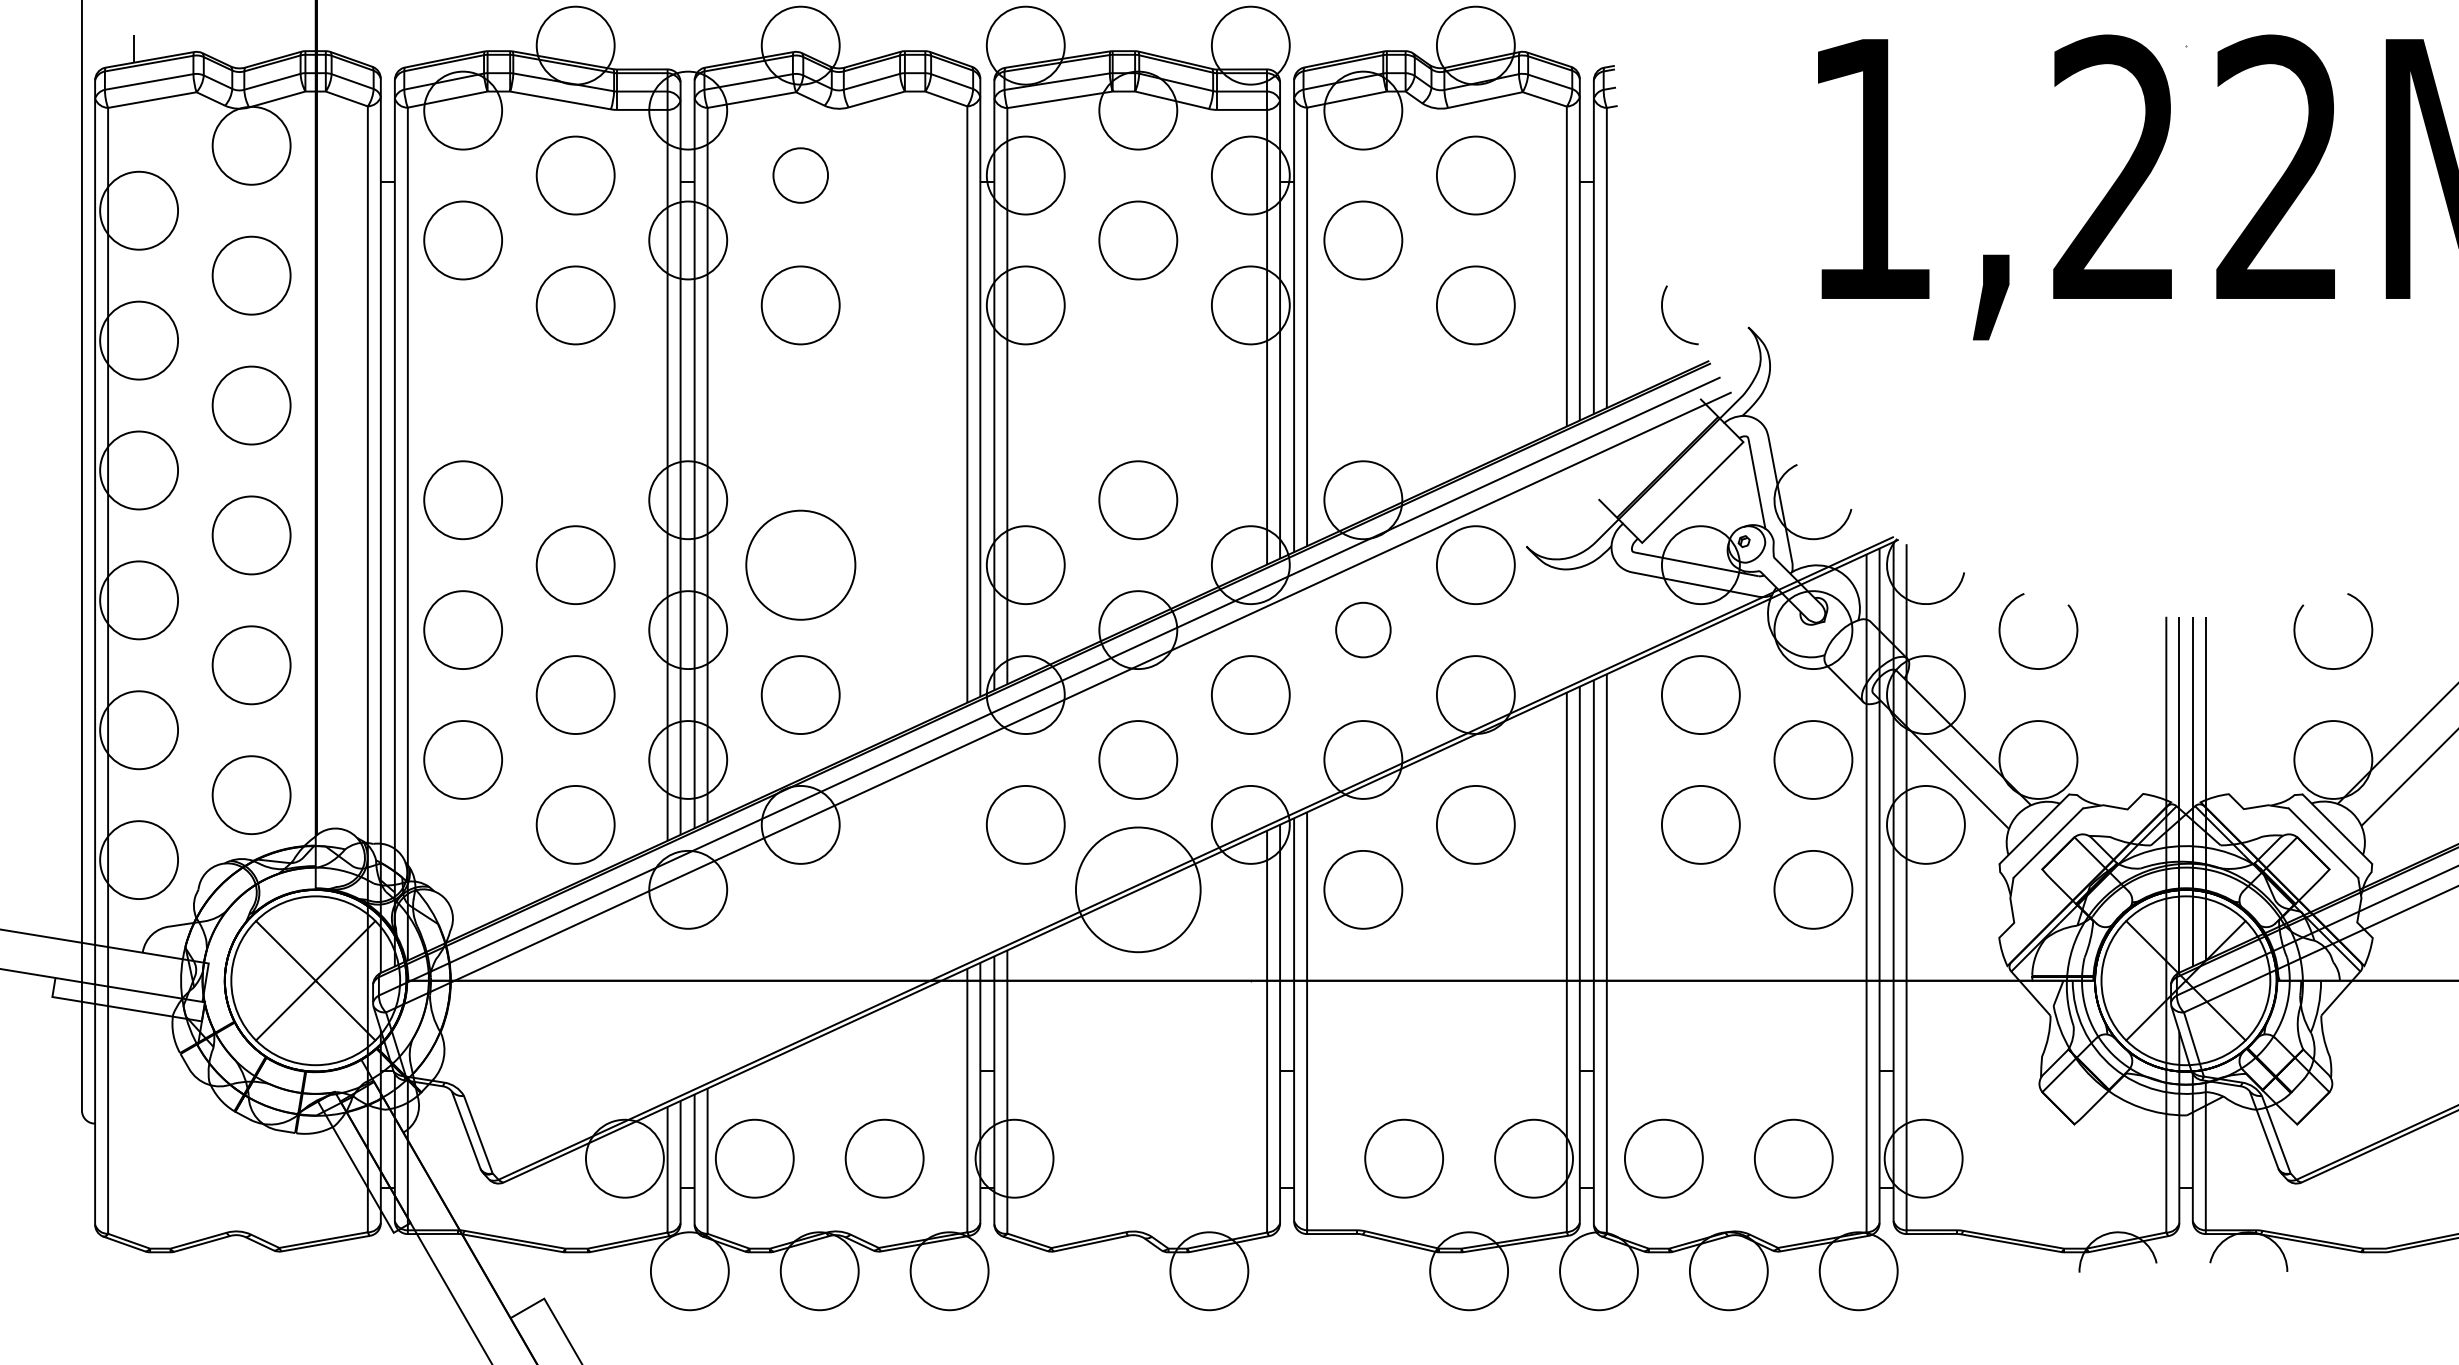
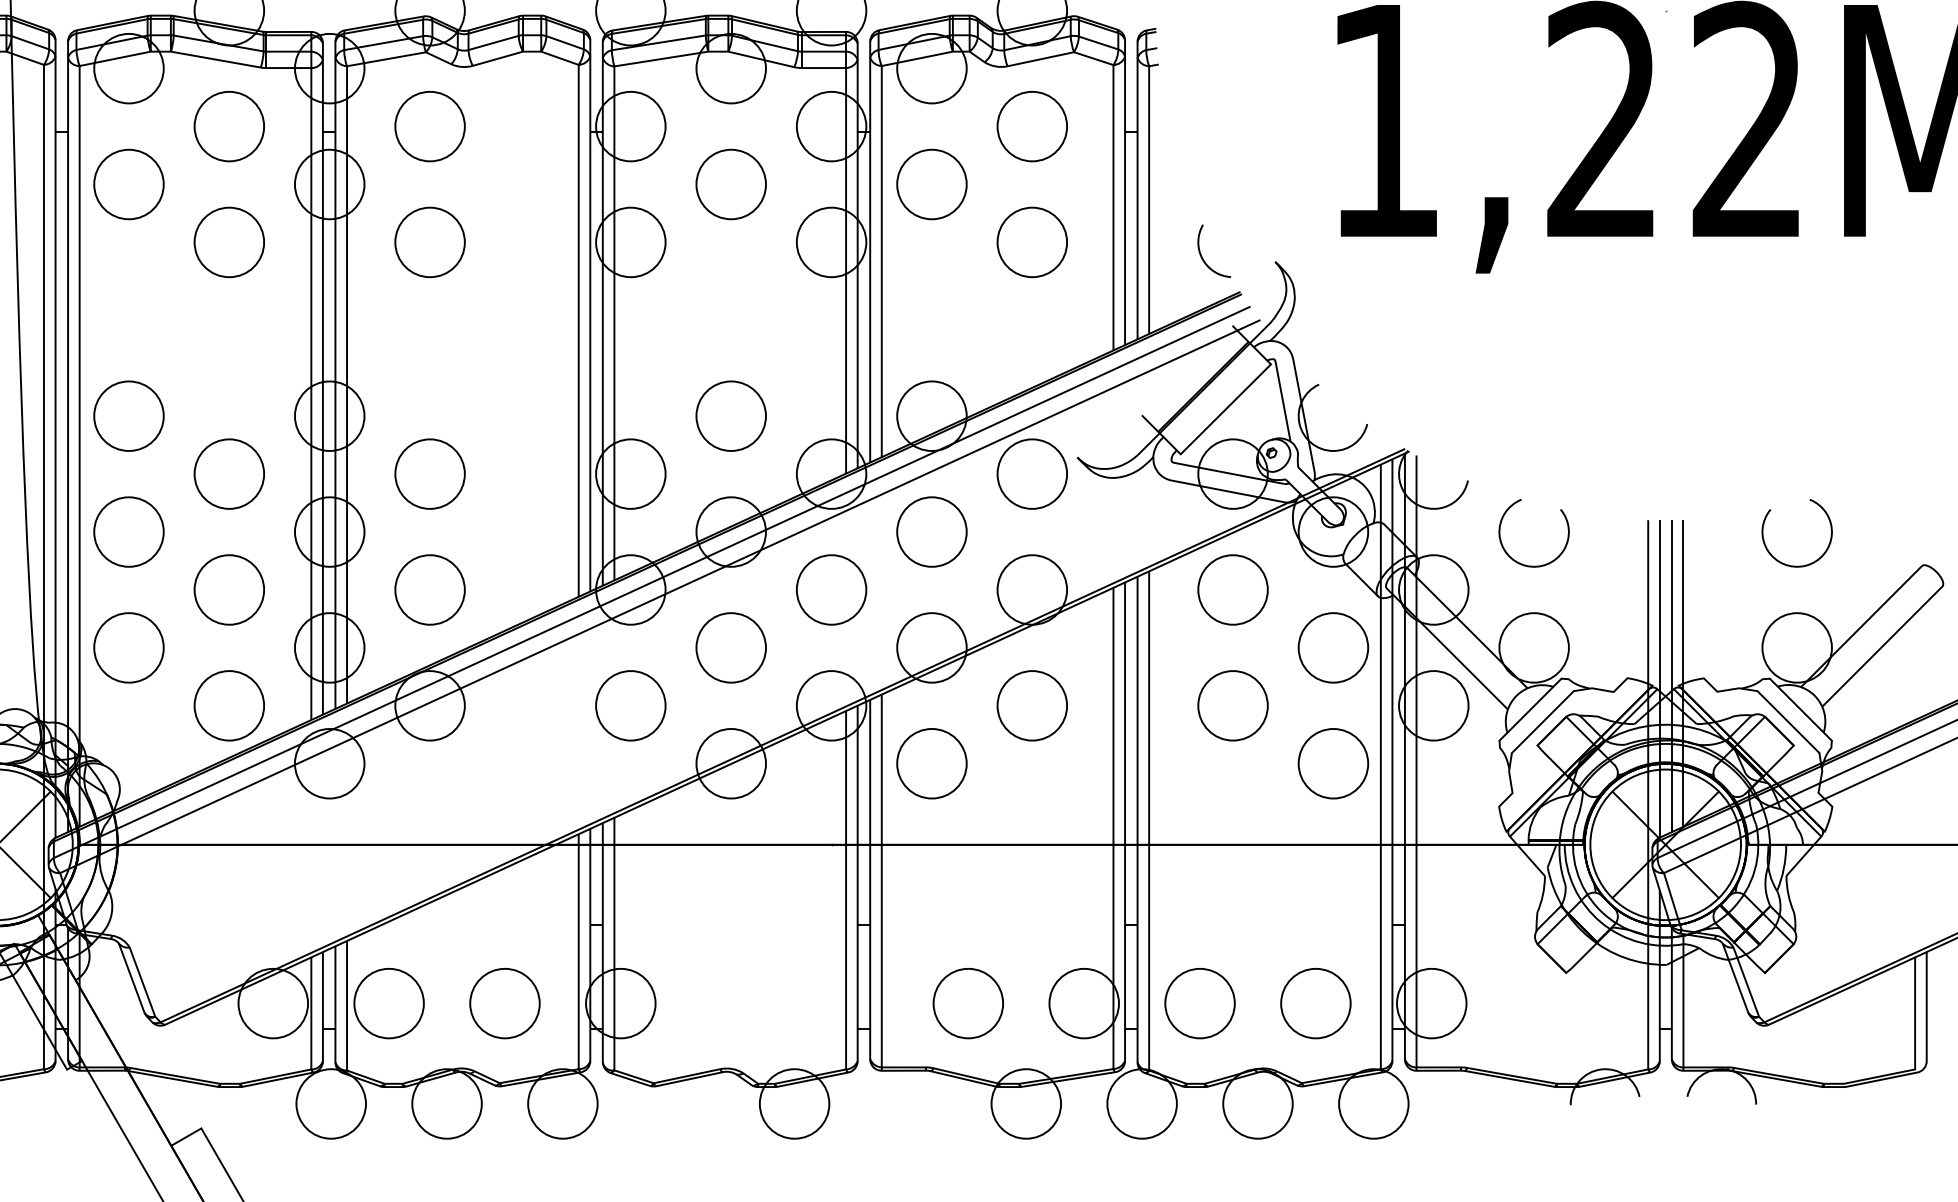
circle: (800, 175) -> (429, 126), size x1.43
circle: (800, 564) -> (429, 473), size x0.71
circle: (1363, 629) -> (932, 531), size x1.43
circle: (1138, 889) -> (731, 763), size x0.62

